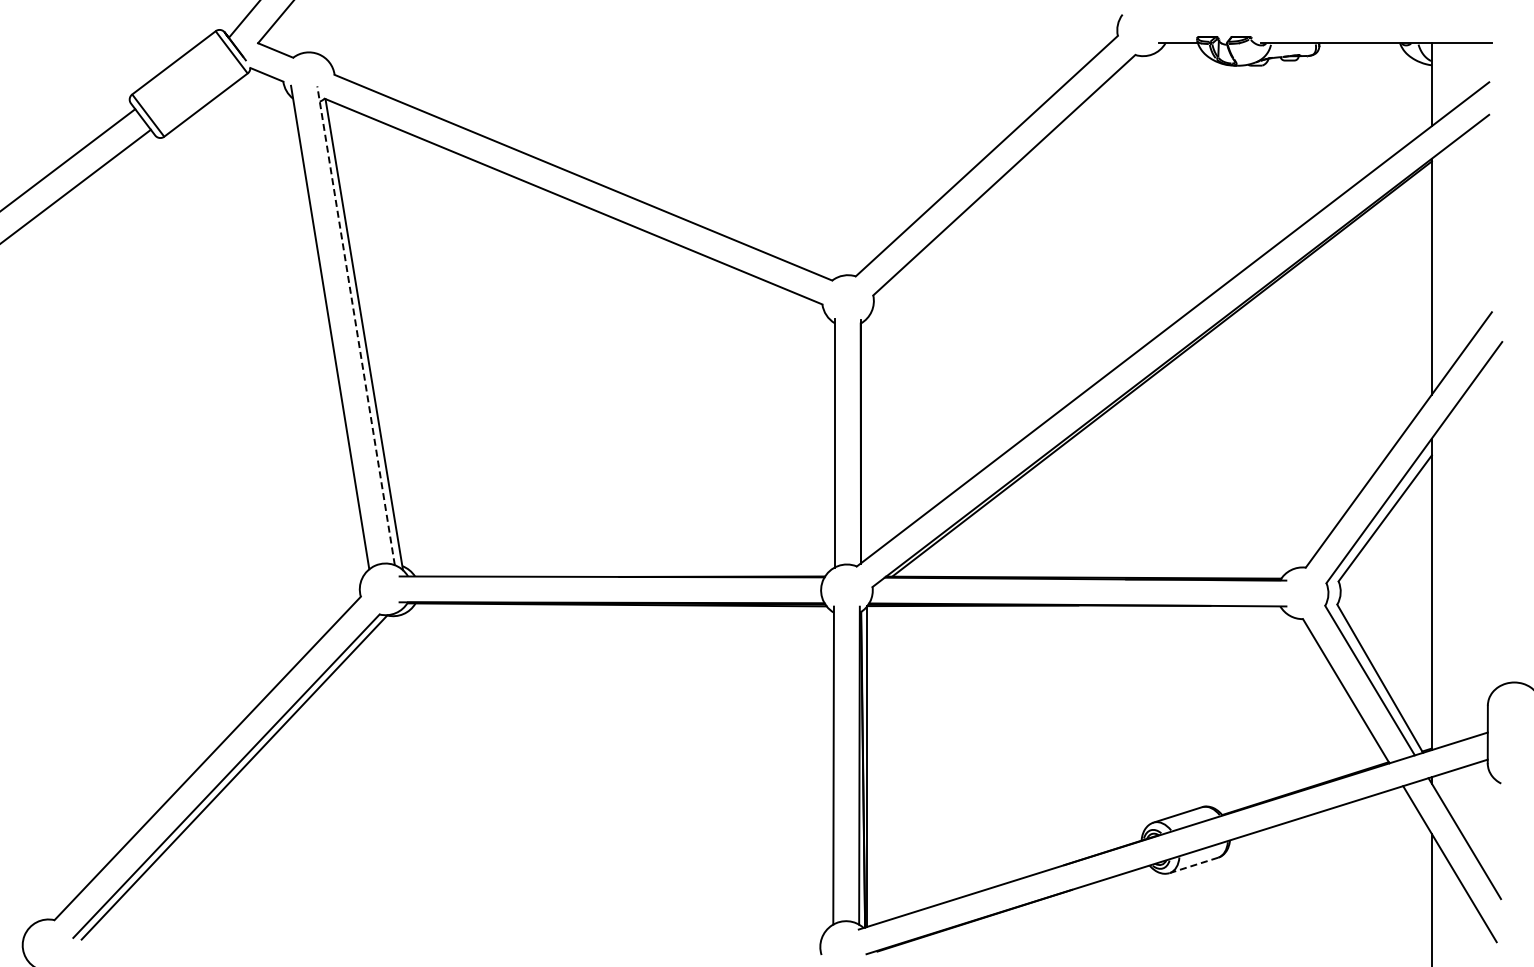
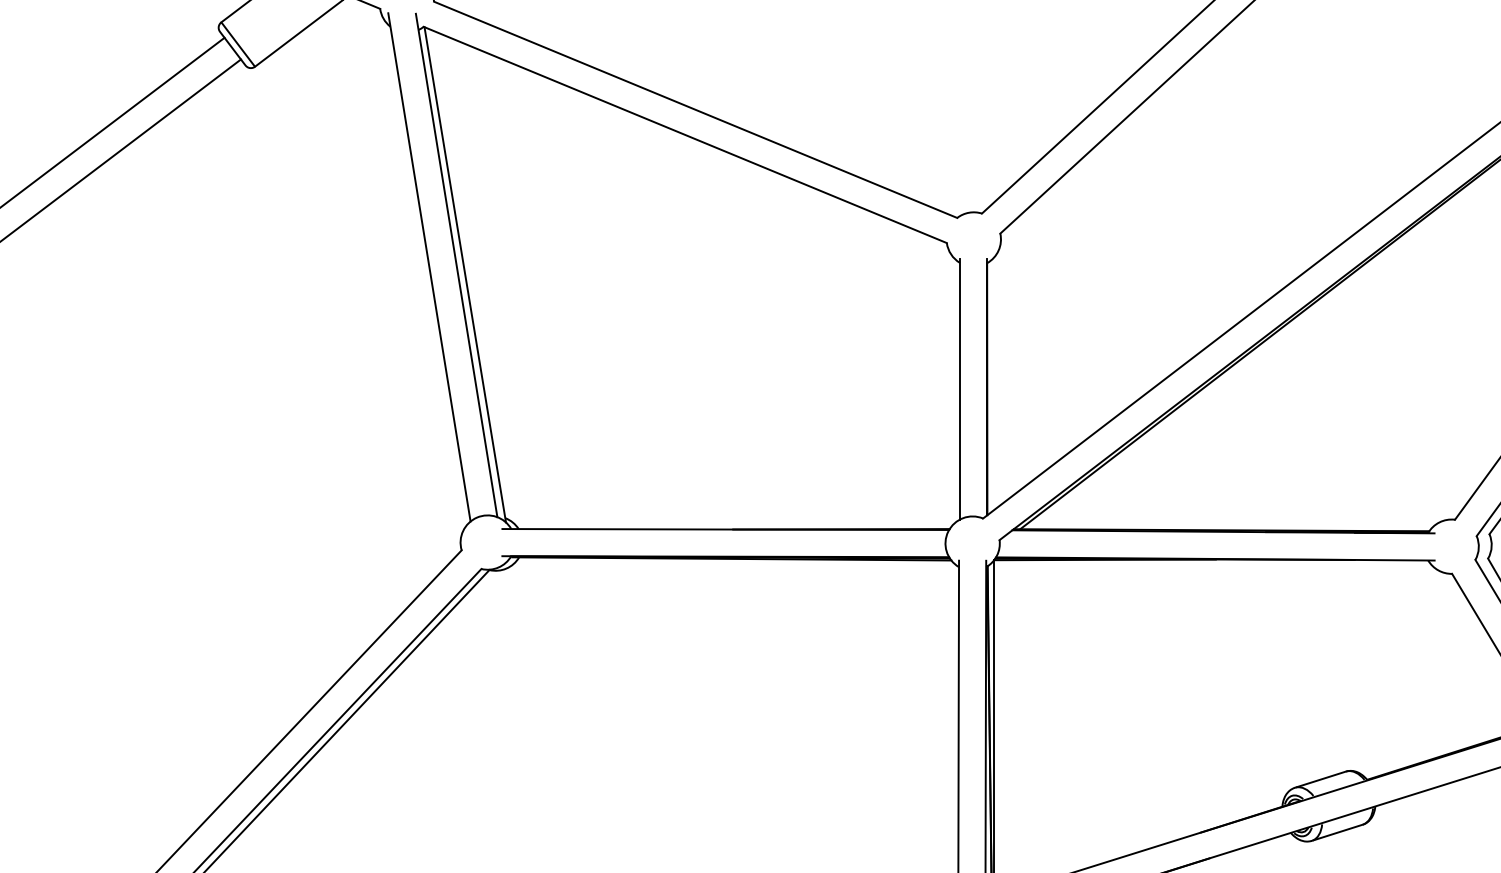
line: (356, 325) -> (457, 265), dashed -> solid
line: (1193, 865) -> (1336, 832), dashed -> solid

